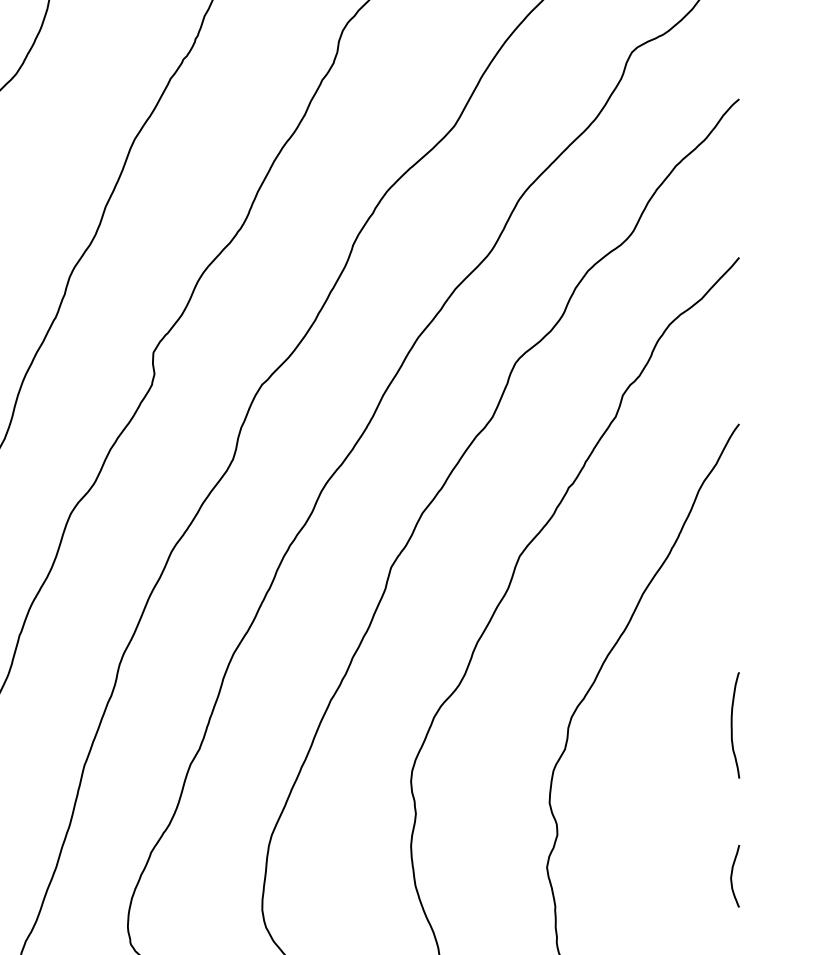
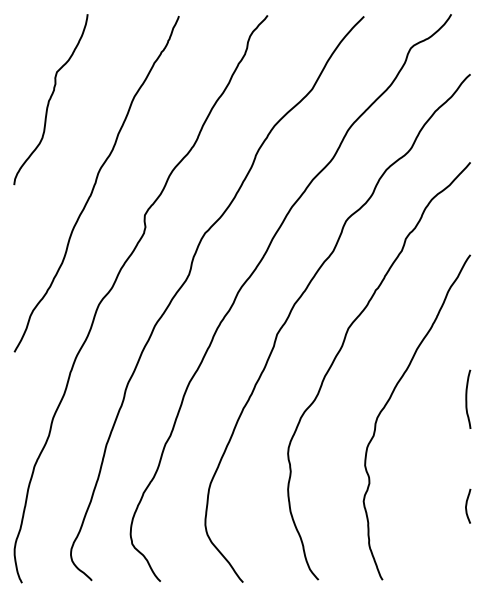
curve: (733, 723) -> (467, 398), moved

